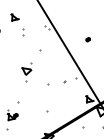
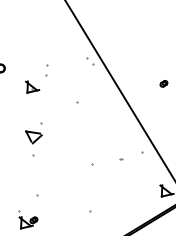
part: (14, 17) -> (31, 87), moved
part: (26, 72) -> (33, 139), moved

